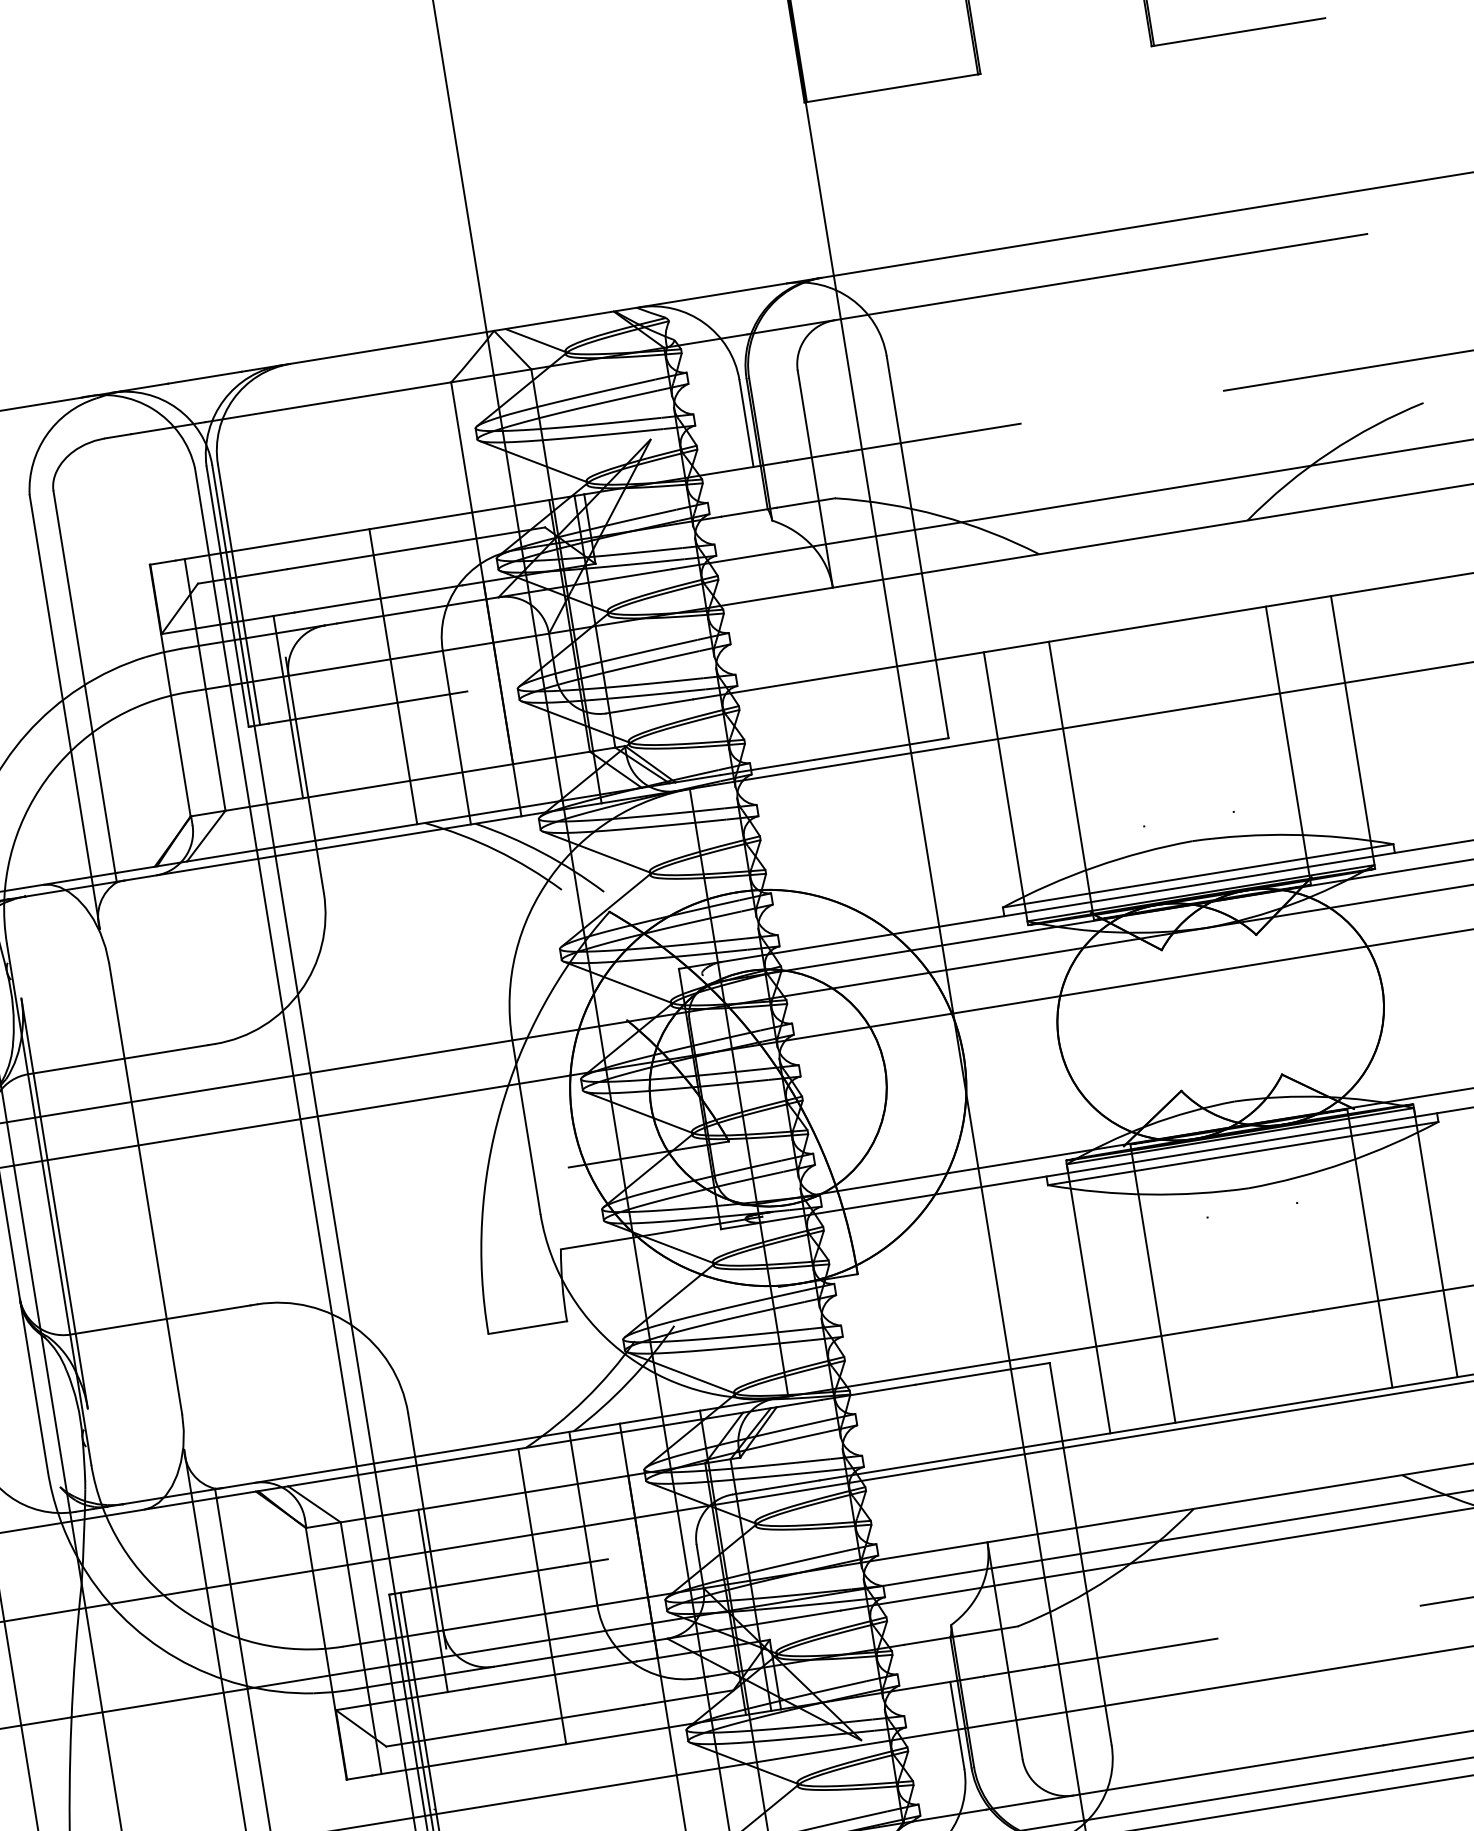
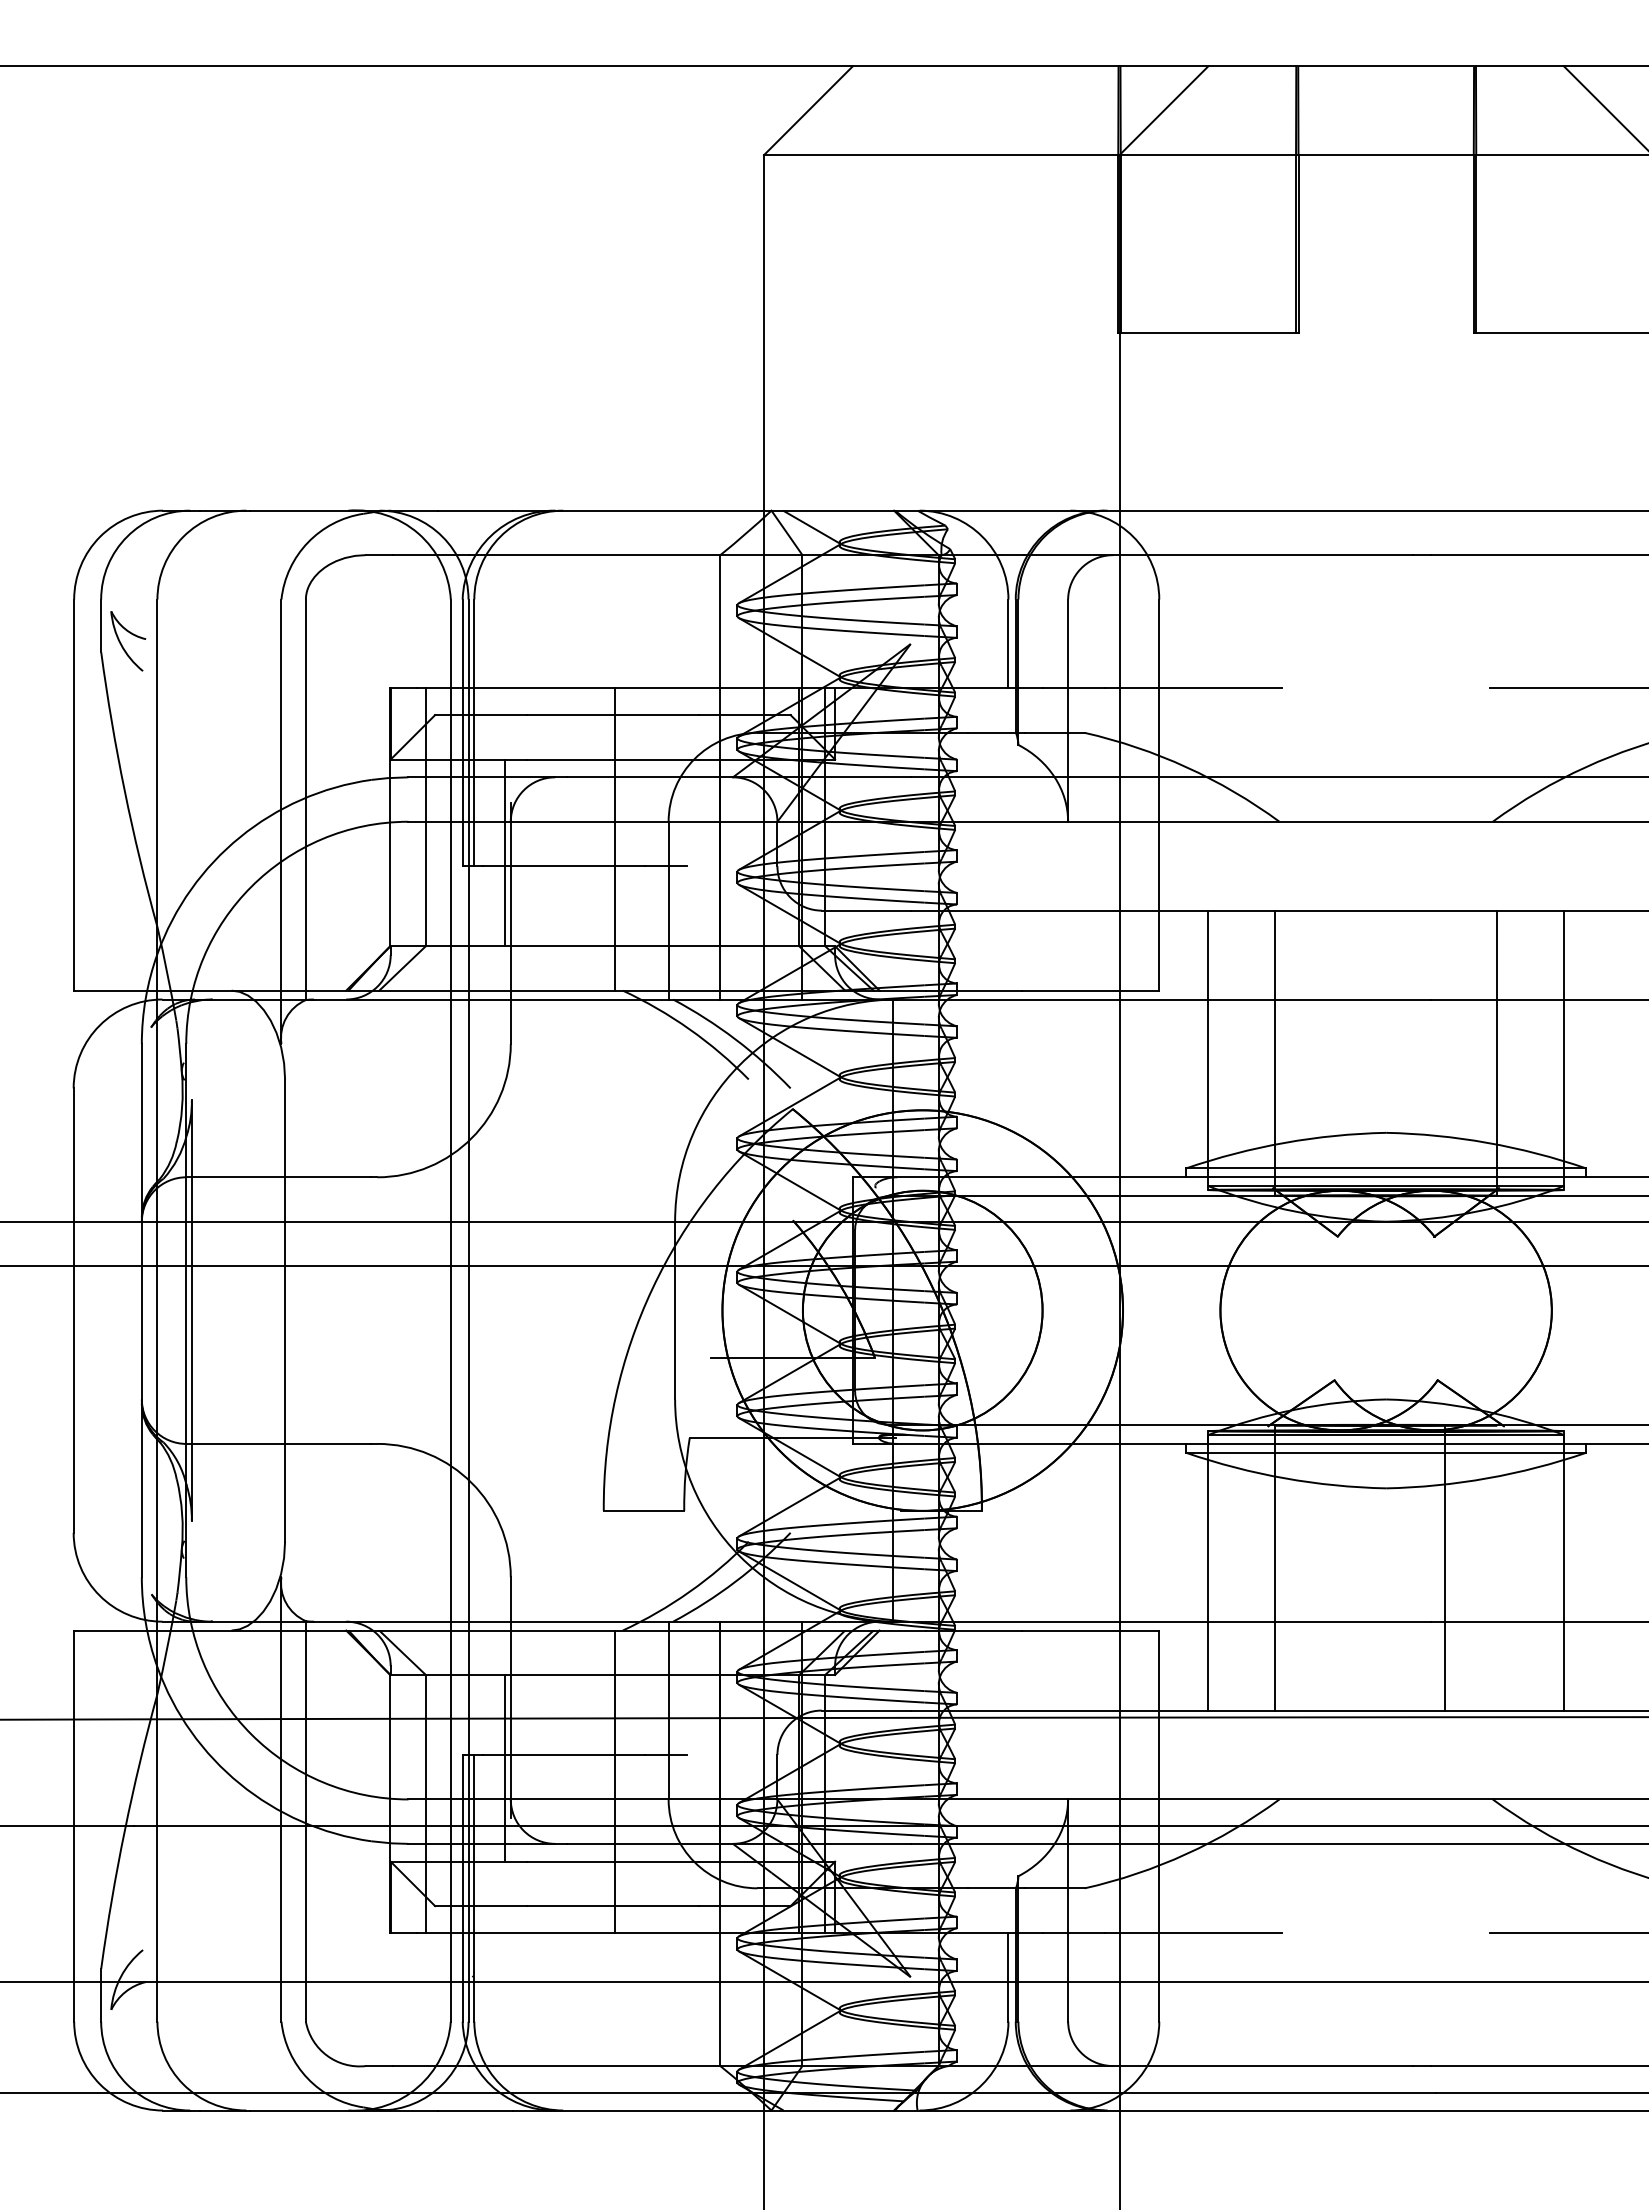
line: (1370, 1247) -> (1445, 1567), moved

